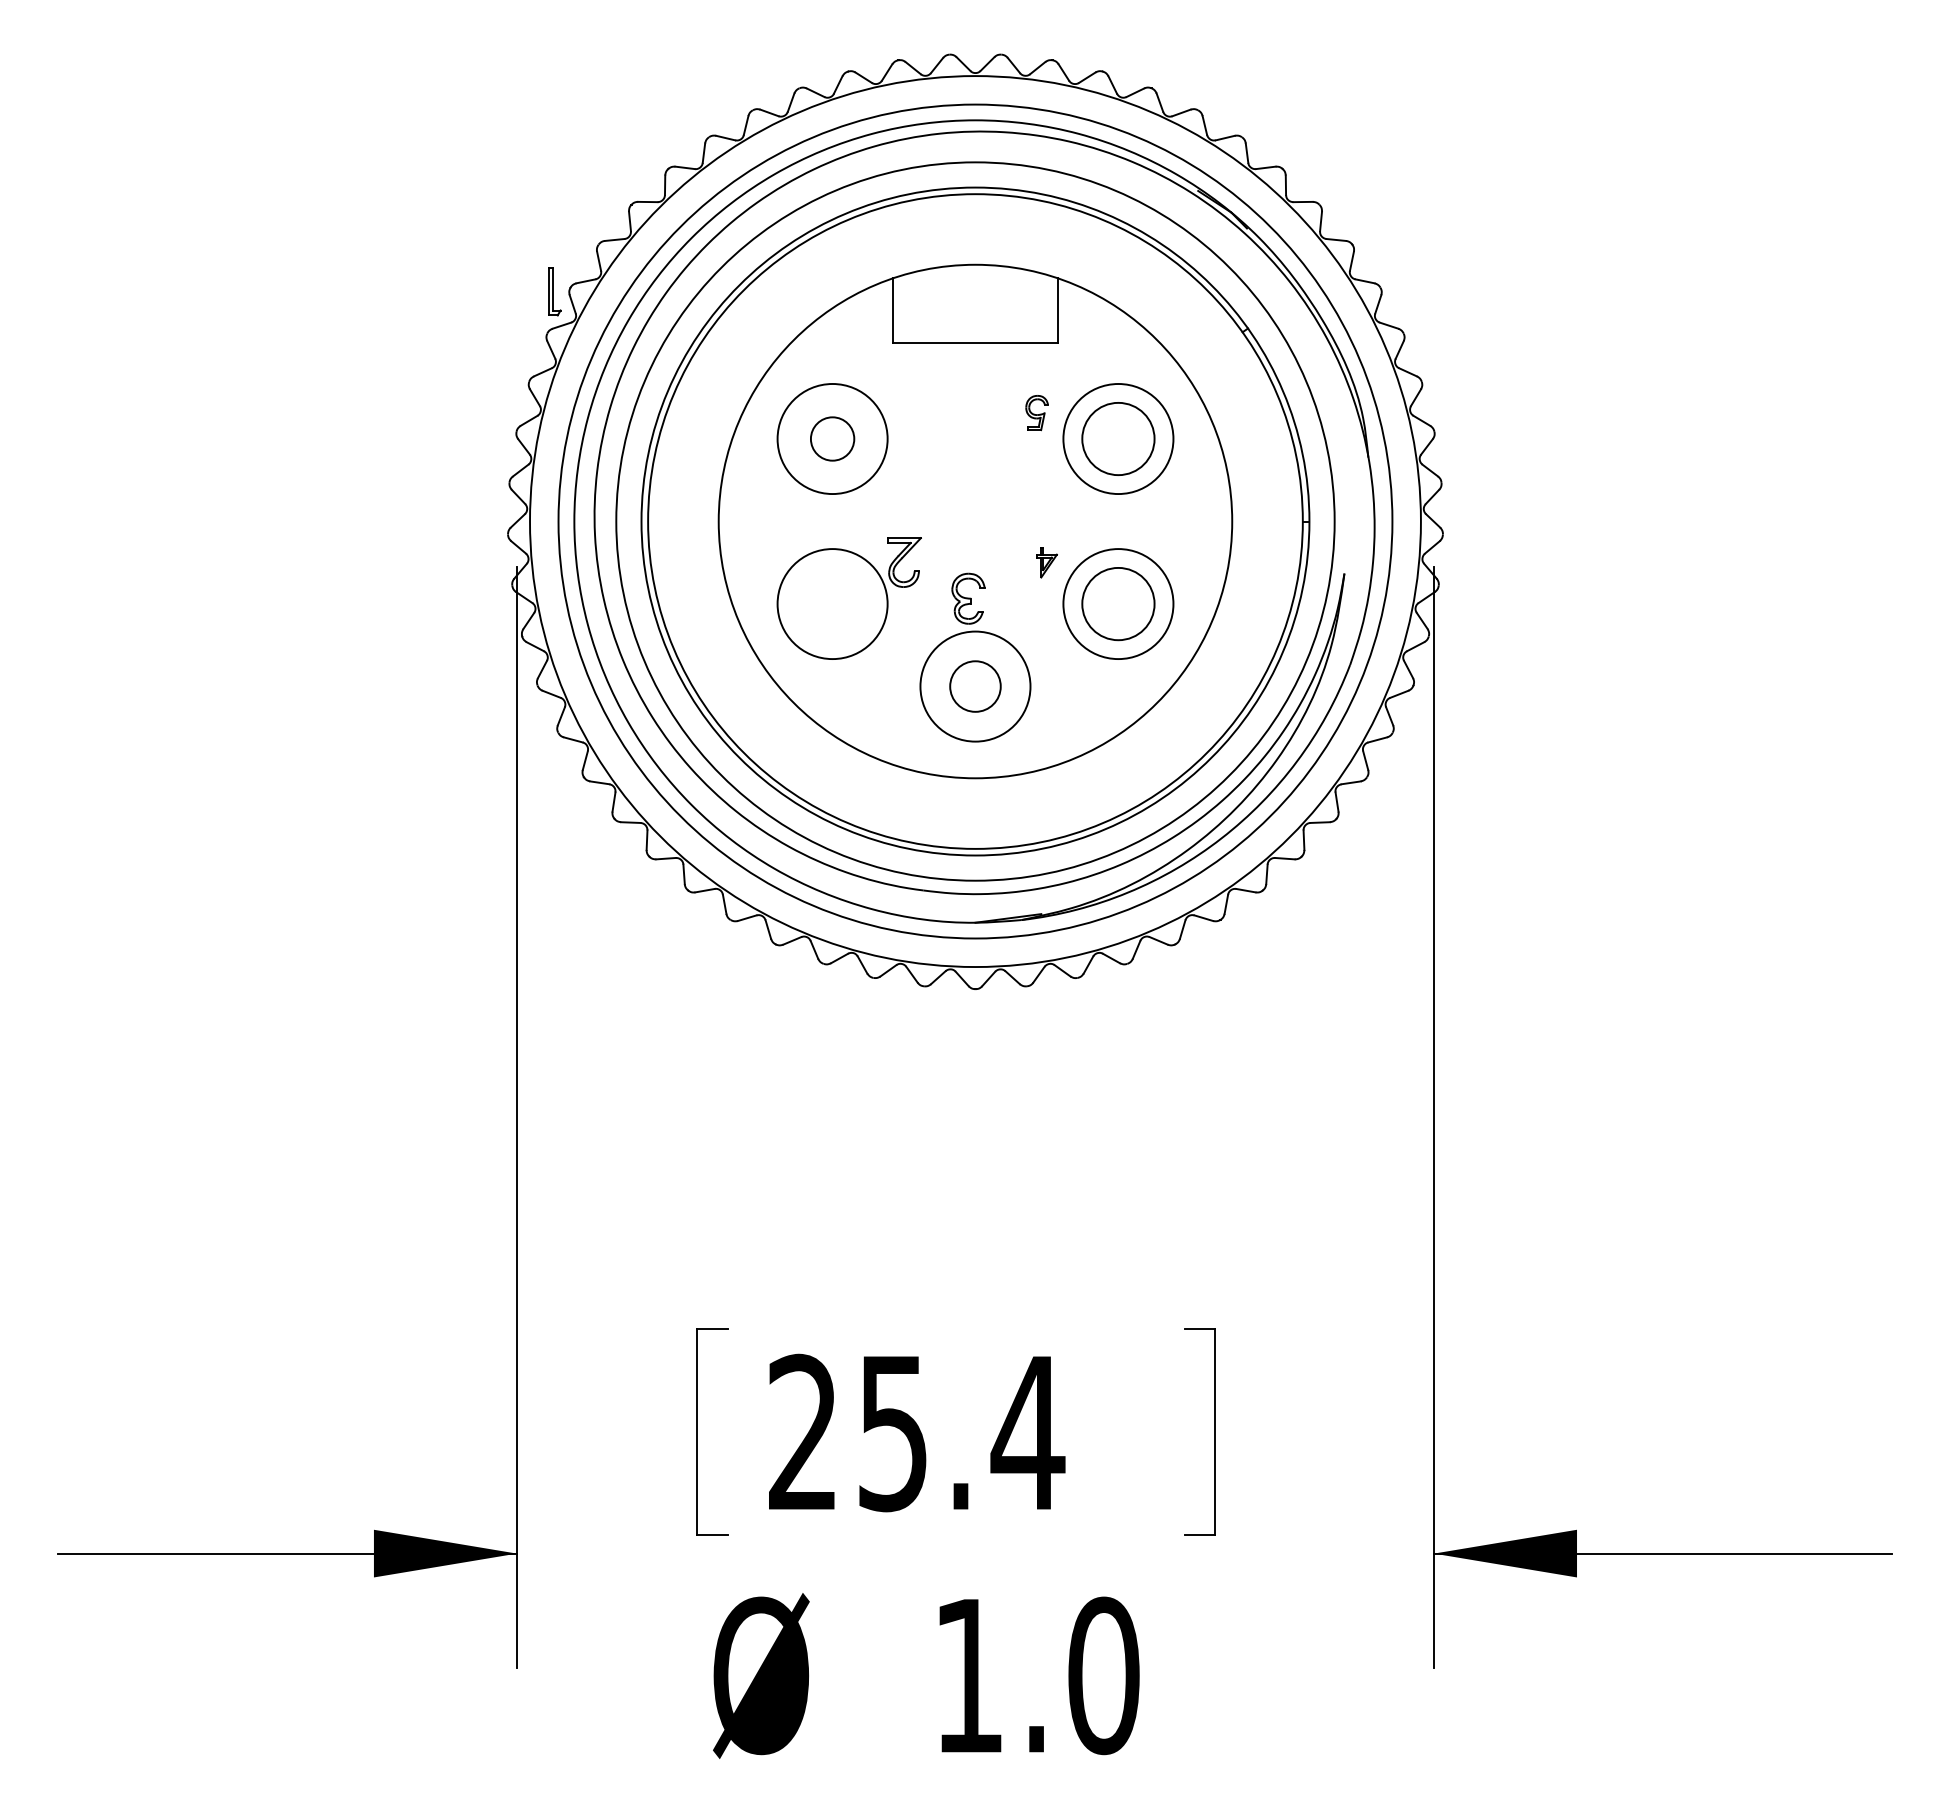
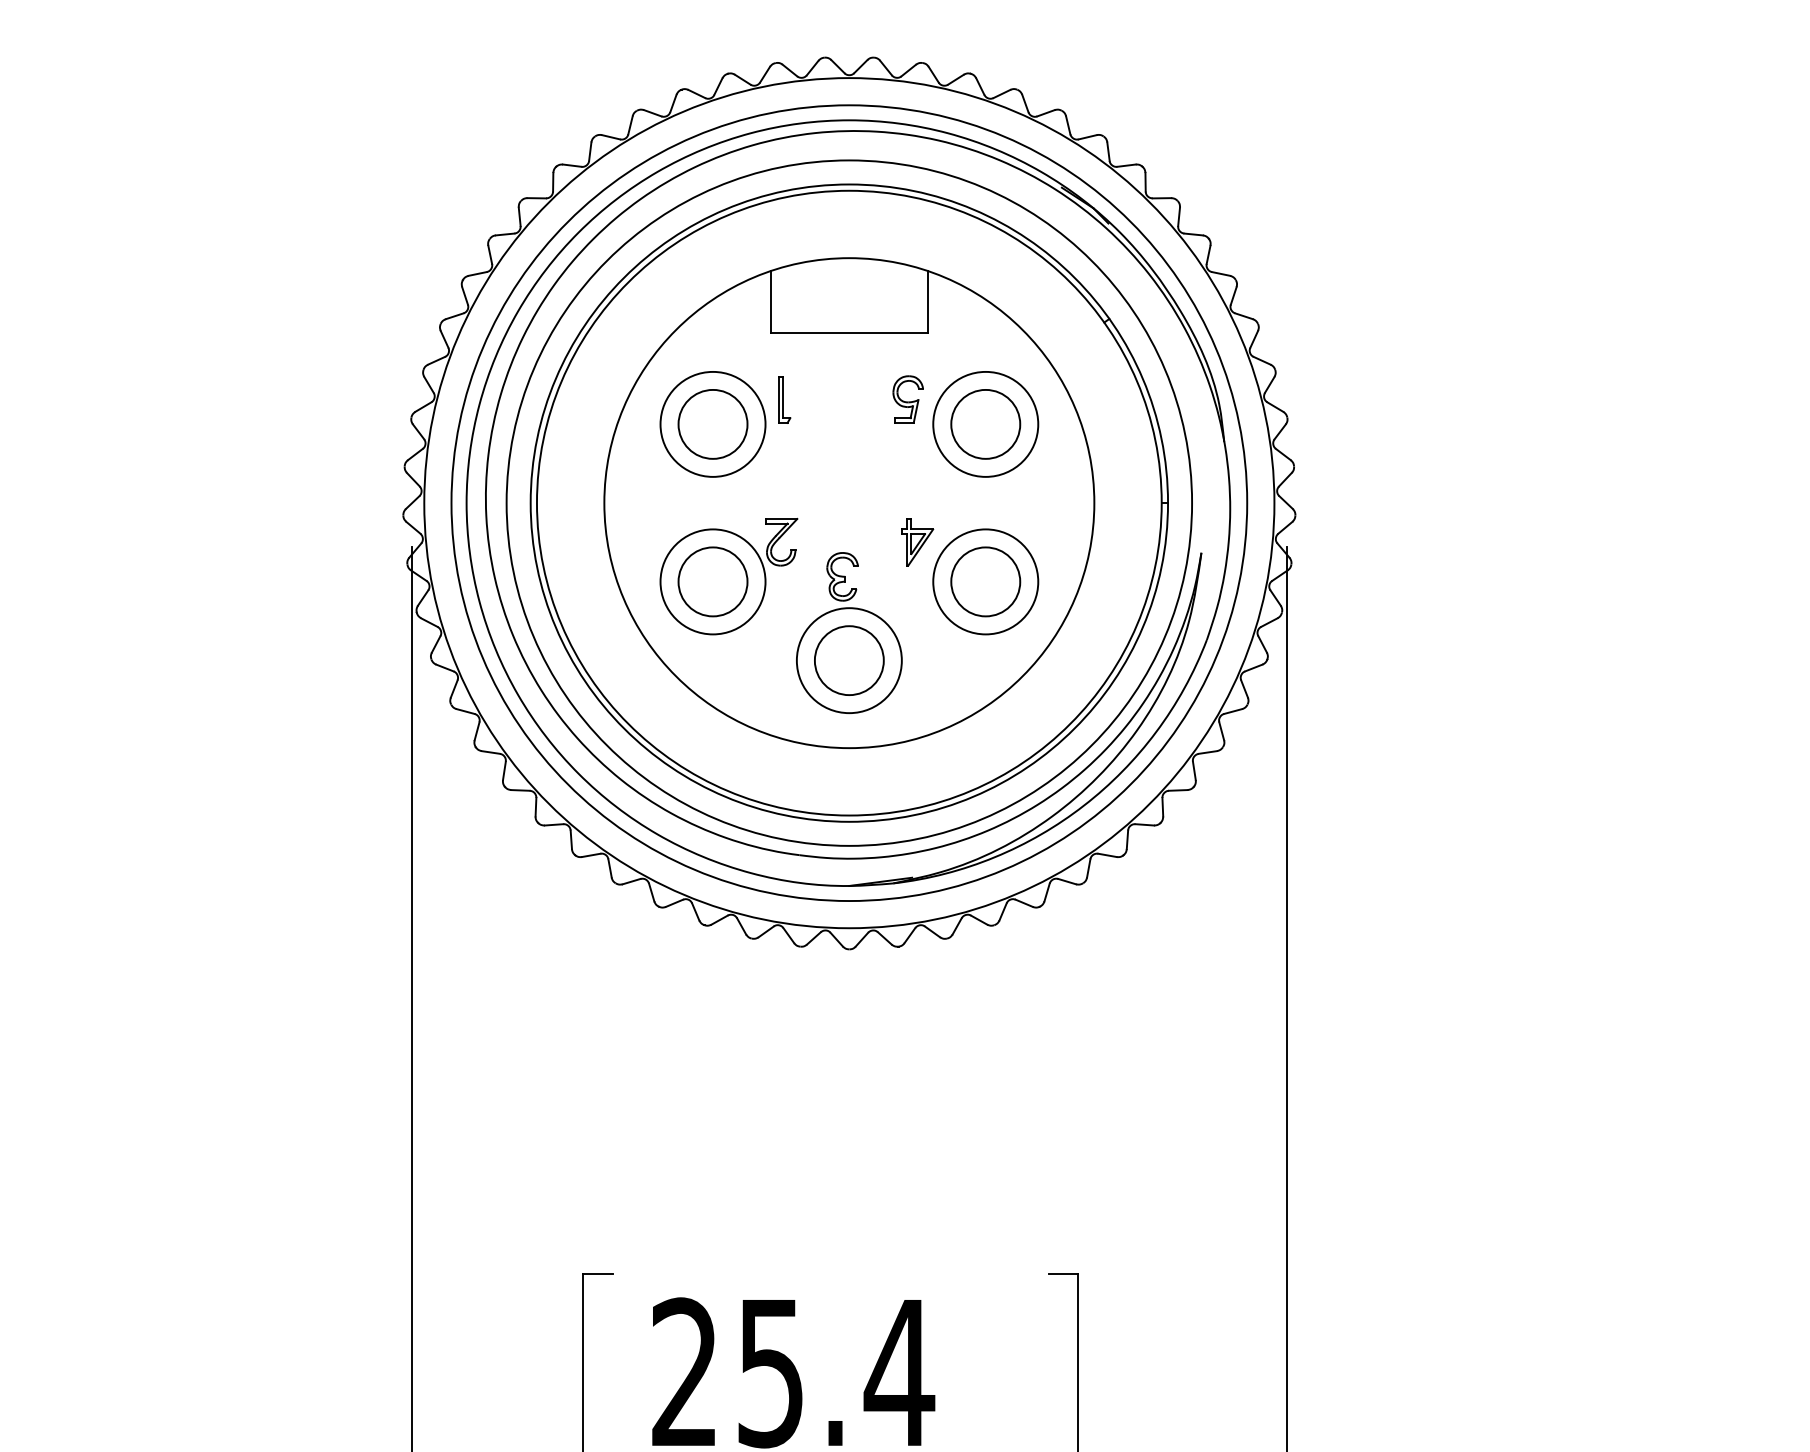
part: (554, 291) -> (784, 400), moved
part: (1036, 412) -> (907, 399), size x1.43
circle: (832, 438) -> (712, 423), size x1.67
part: (1047, 562) -> (918, 542), size x1.67
circle: (832, 604) -> (712, 582), added
circle: (975, 686) -> (849, 660), size x1.43

